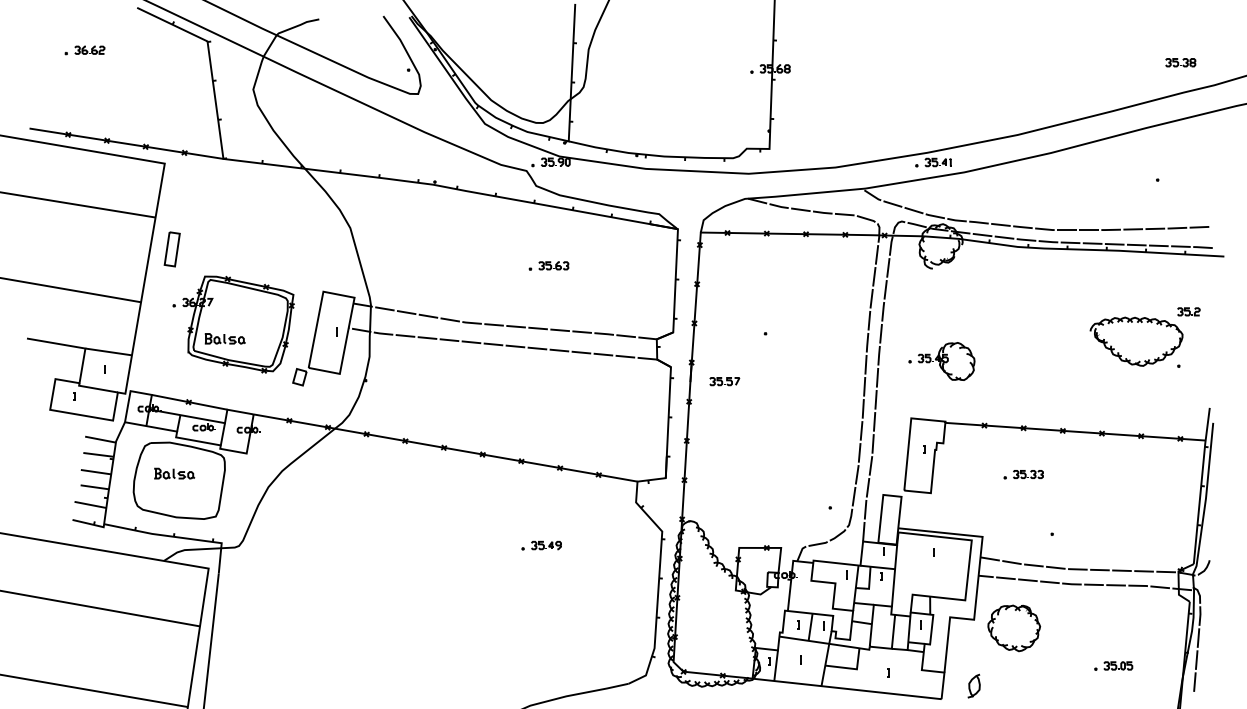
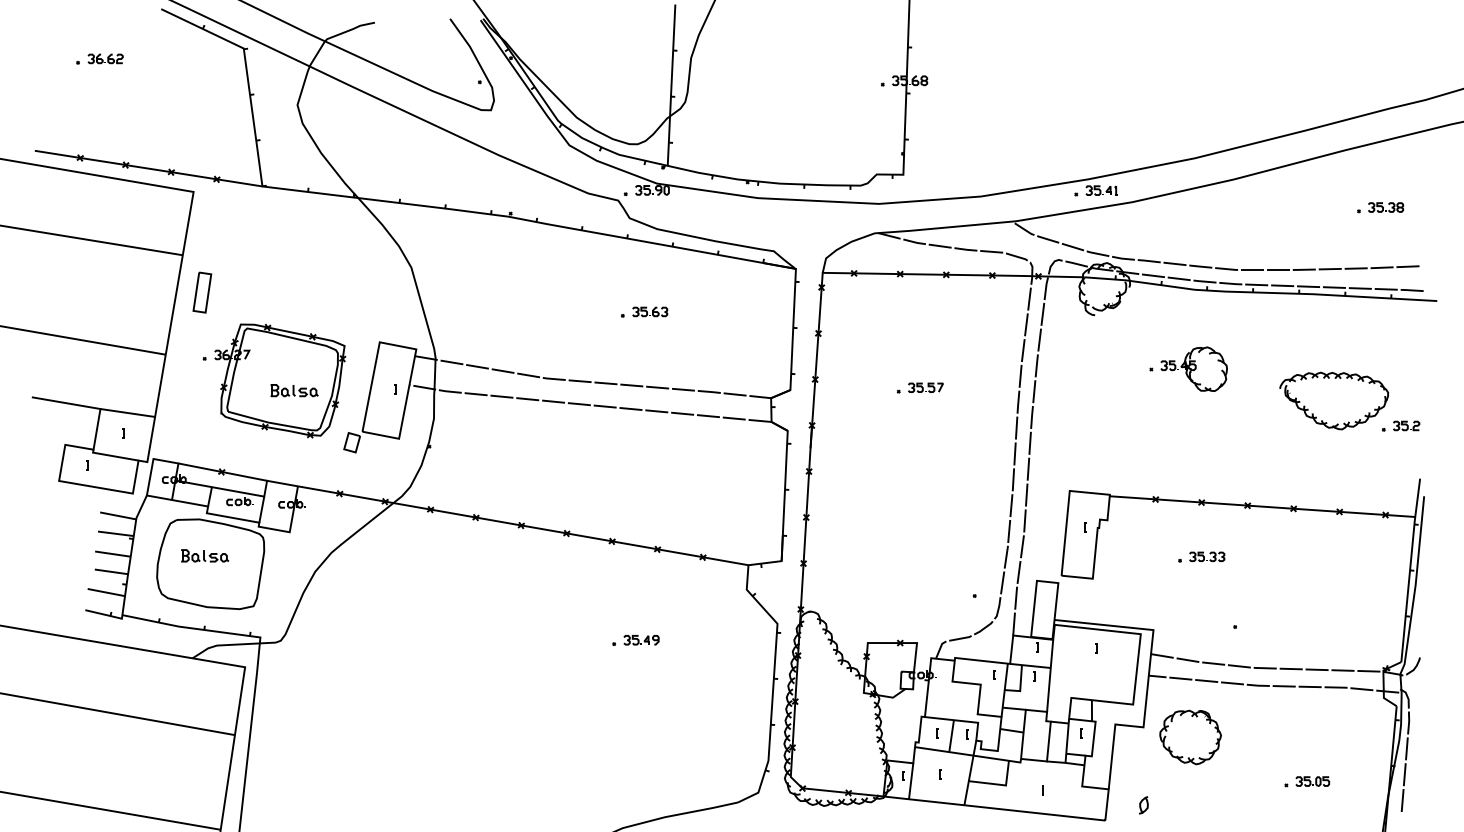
part: (1181, 62) -> (1386, 207), moved
part: (1188, 311) -> (1406, 425), moved
part: (225, 338) -> (294, 390), moved
part: (941, 360) -> (1188, 368), moved
part: (724, 381) -> (925, 387), moved
part: (974, 686) -> (1143, 805), size x0.62

